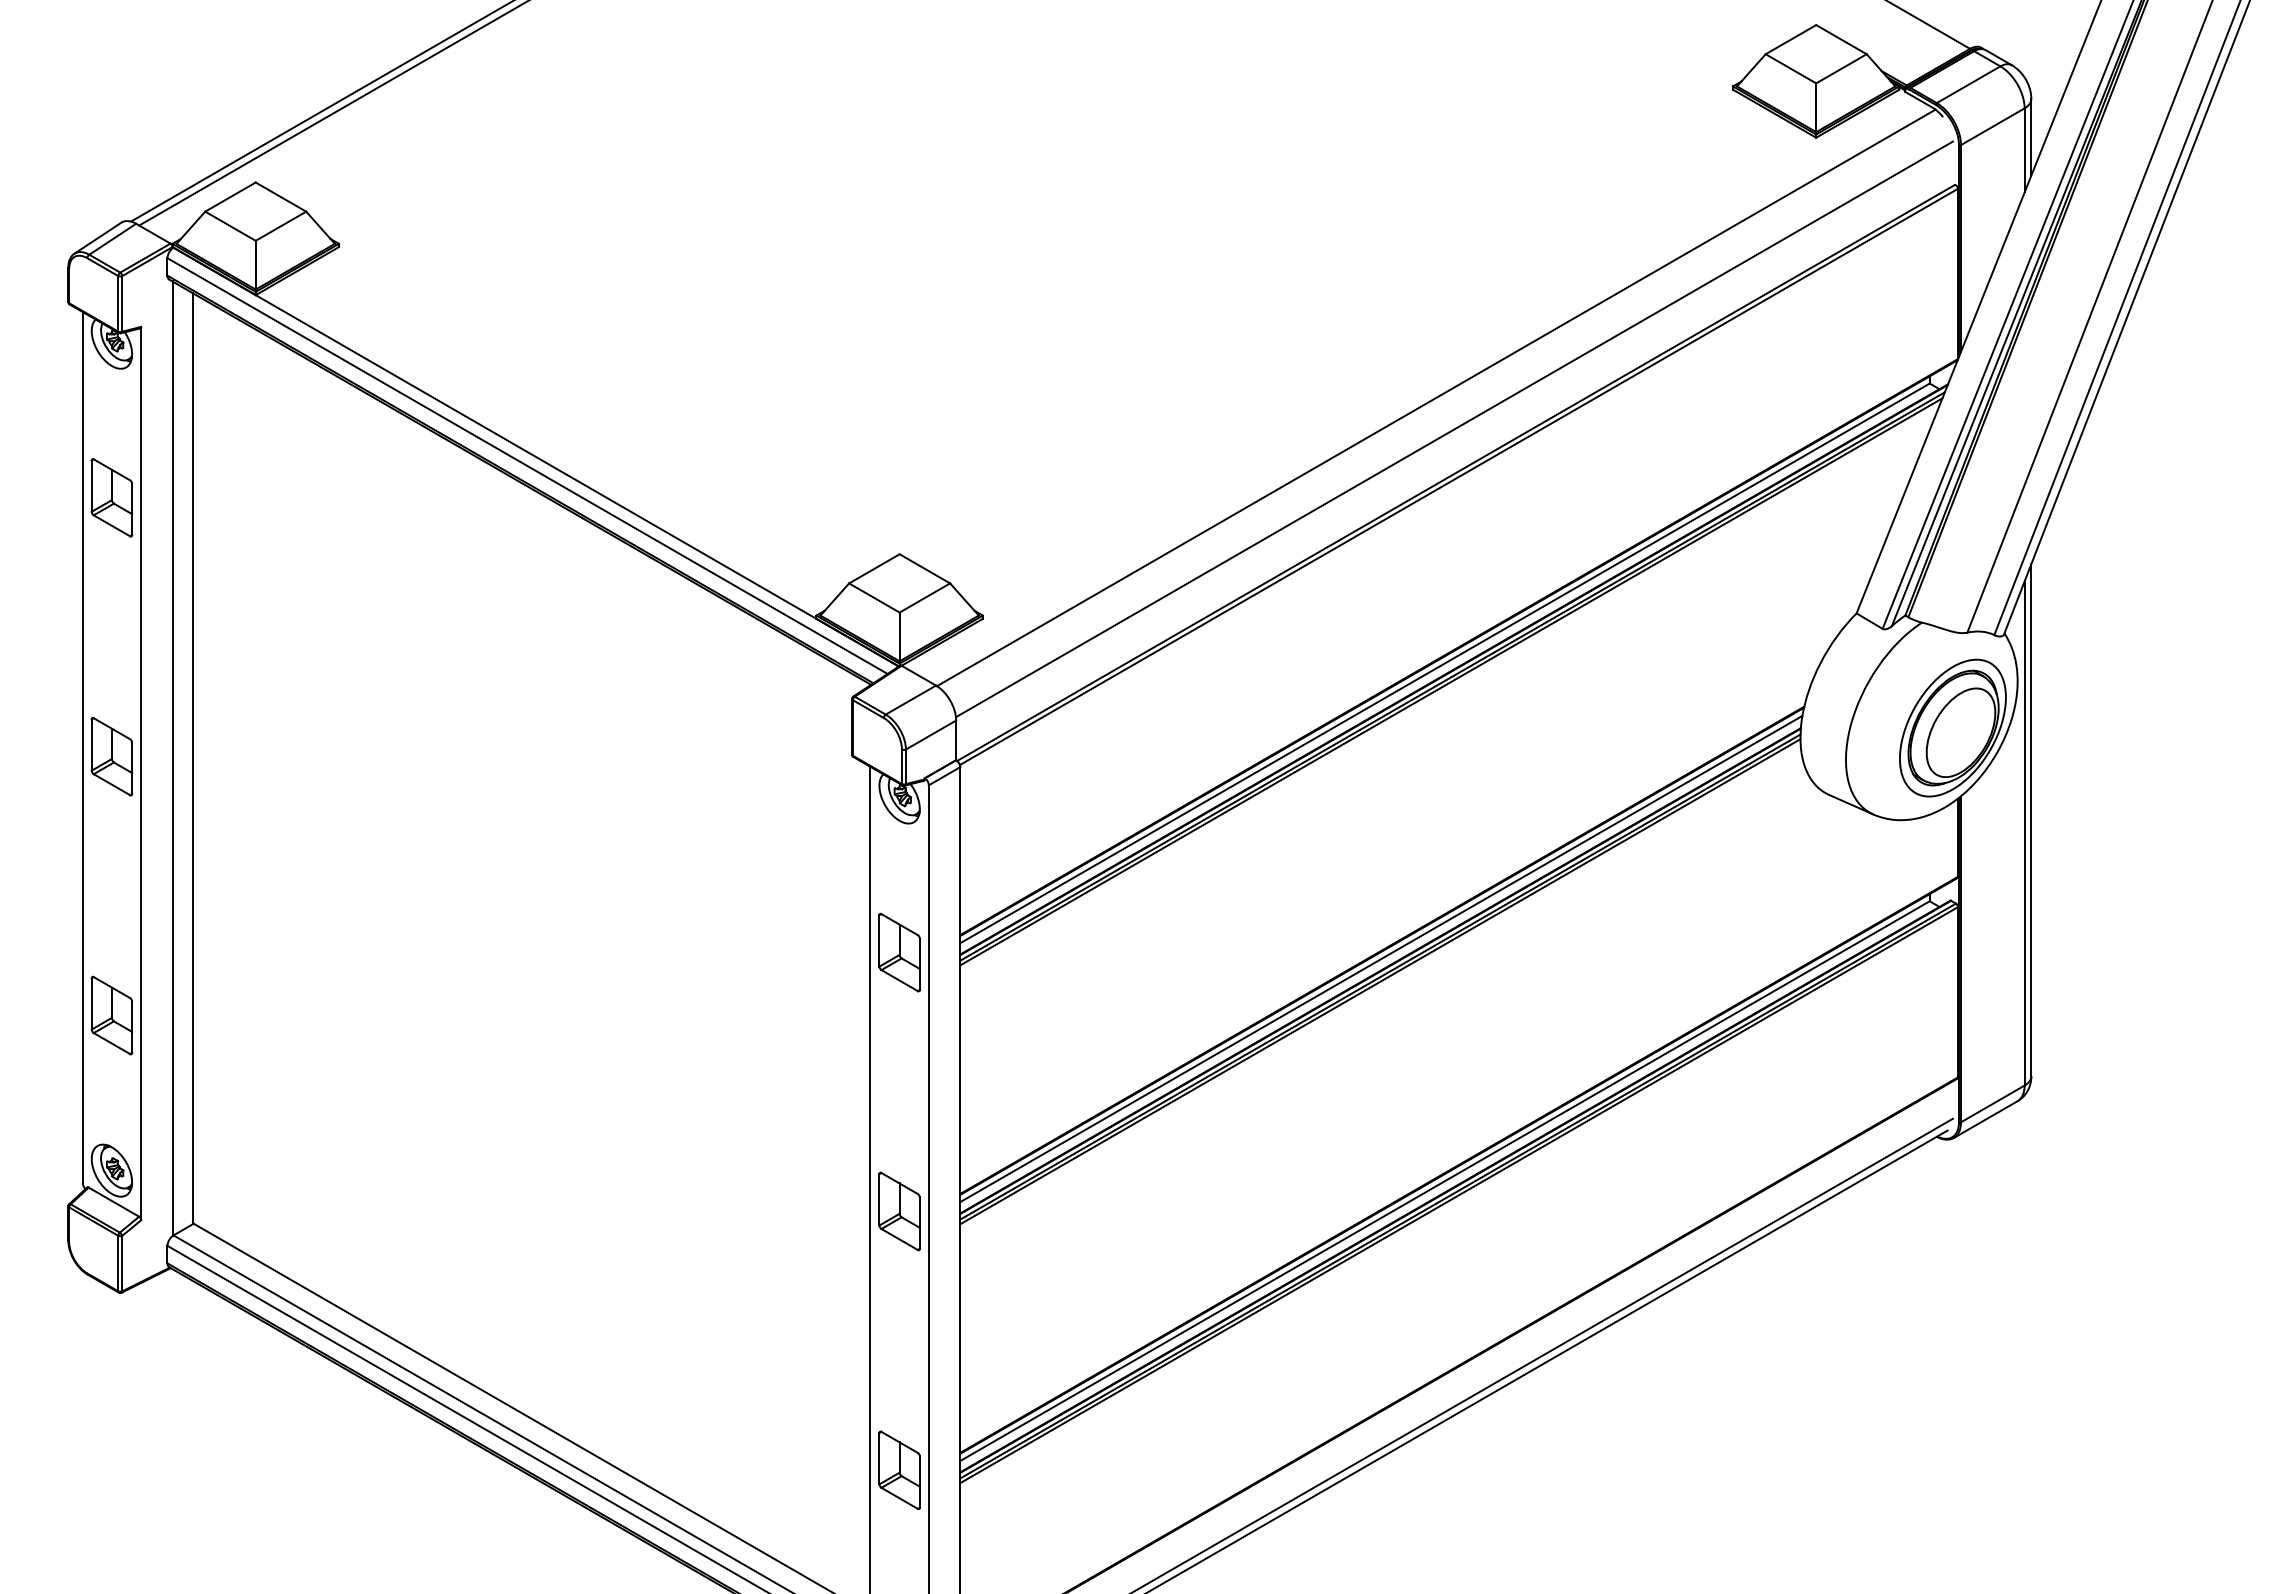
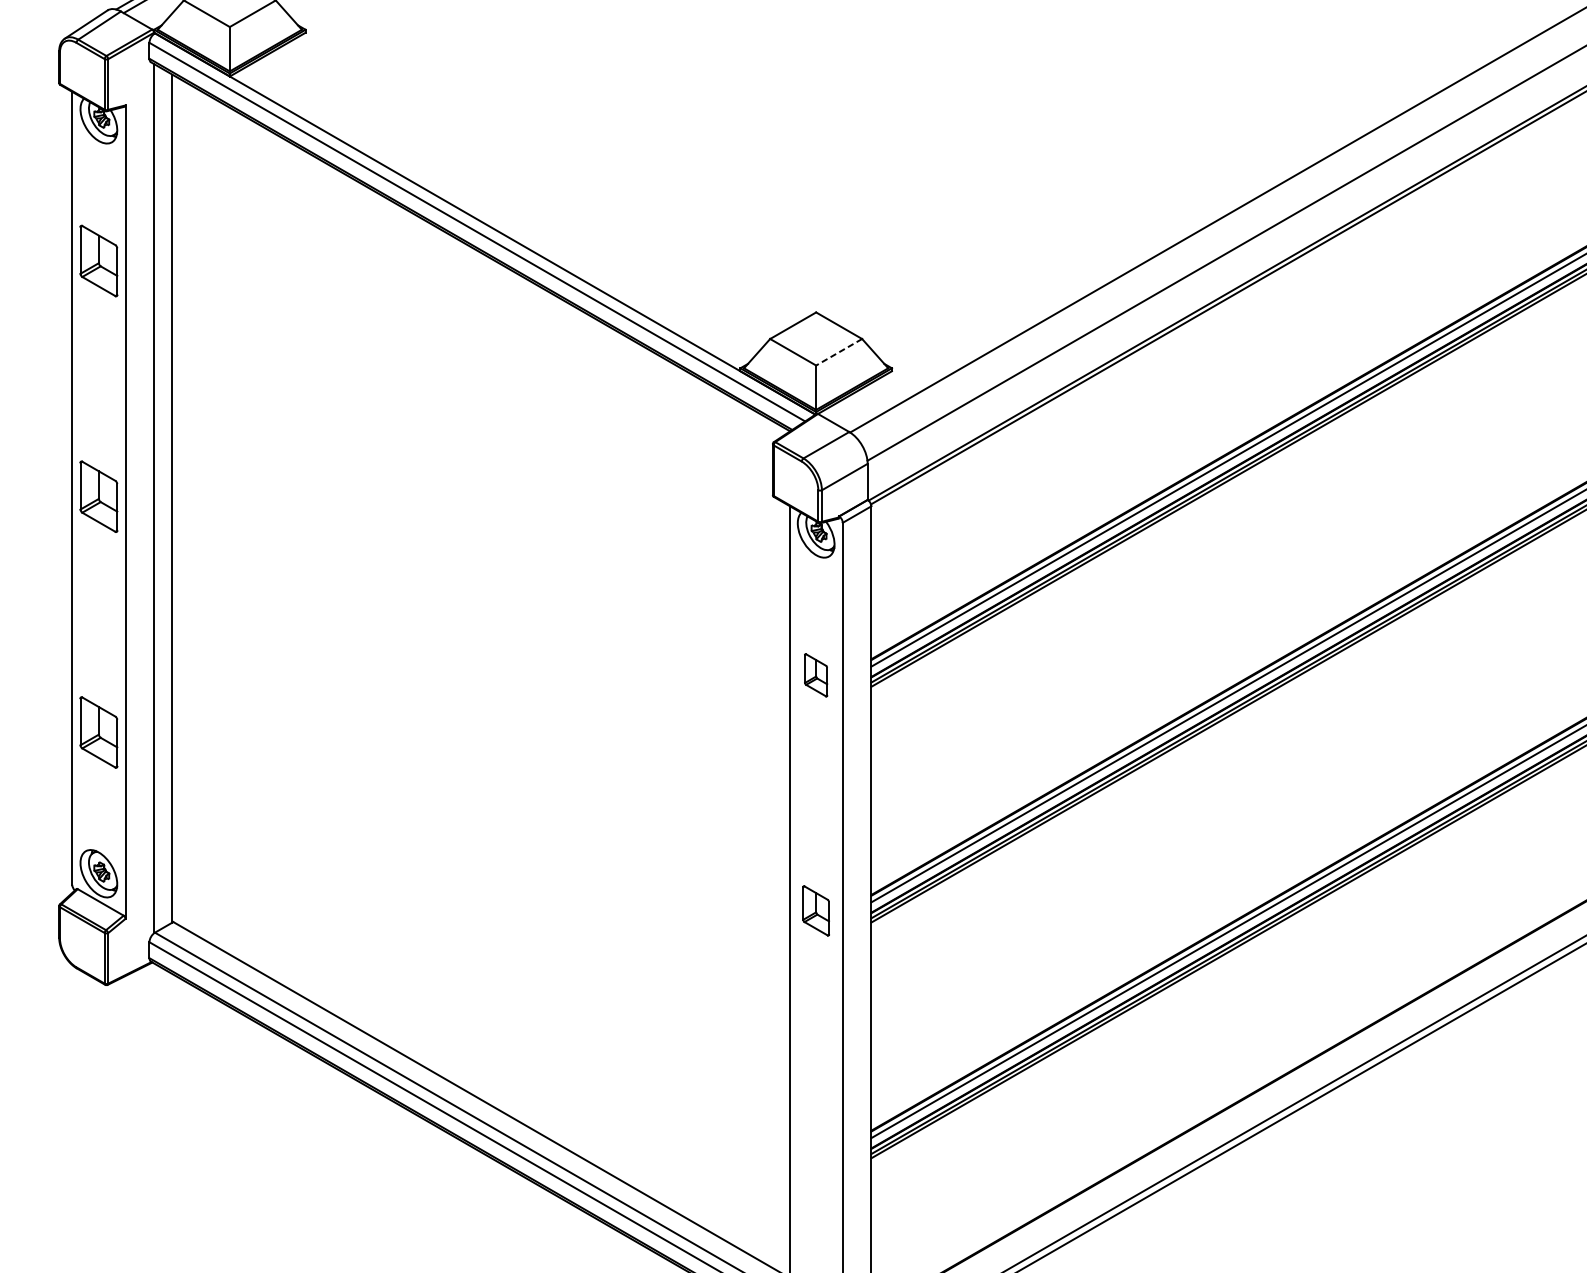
line: (924, 598) -> (838, 352), solid -> dashed
part: (899, 952) -> (816, 675), size x0.6
part: (899, 1211) -> (816, 910), size x0.7
part: (899, 1469) -> (816, 1145), removed

